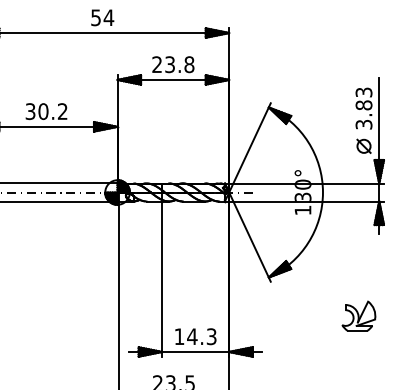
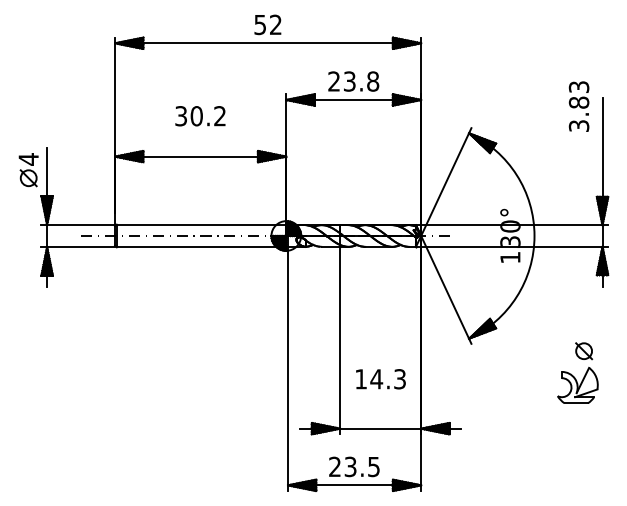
text: (108, 17) -> (275, 24), 54 -> 52
text: (363, 108) -> (578, 106), moved
text: (46, 111) -> (200, 116), moved
part: (364, 146) -> (584, 351), moved
text: (195, 336) -> (380, 379), moved

